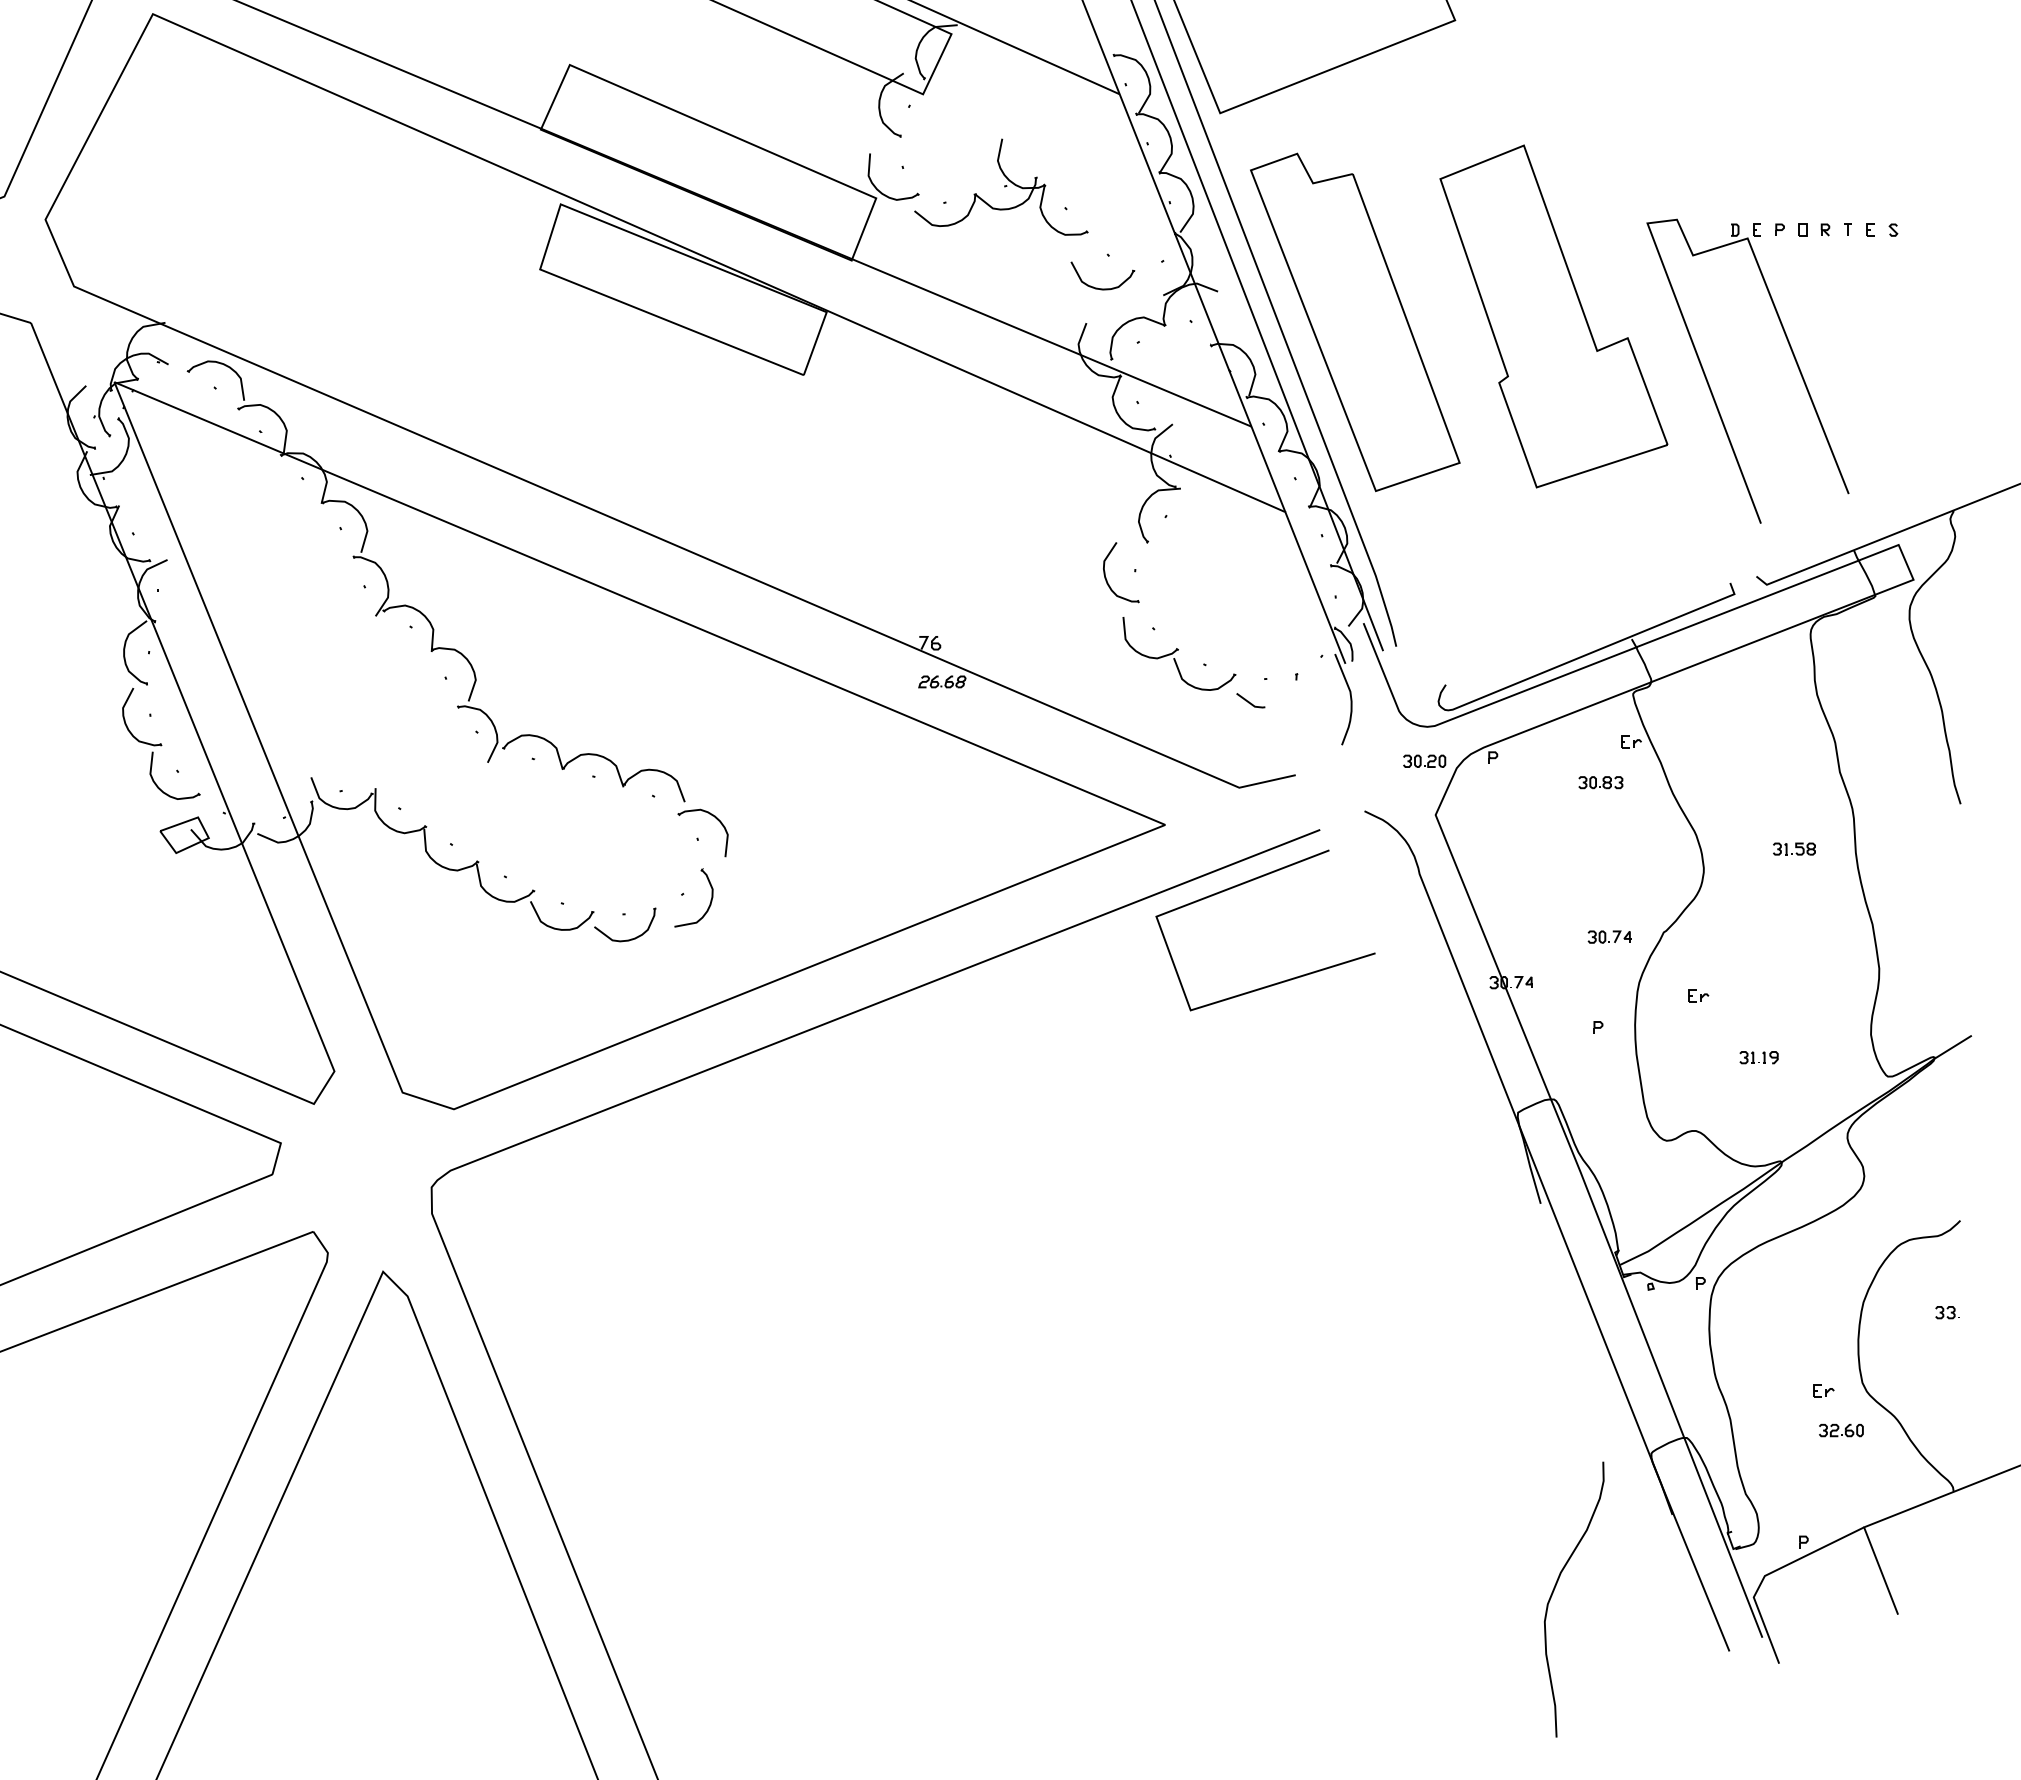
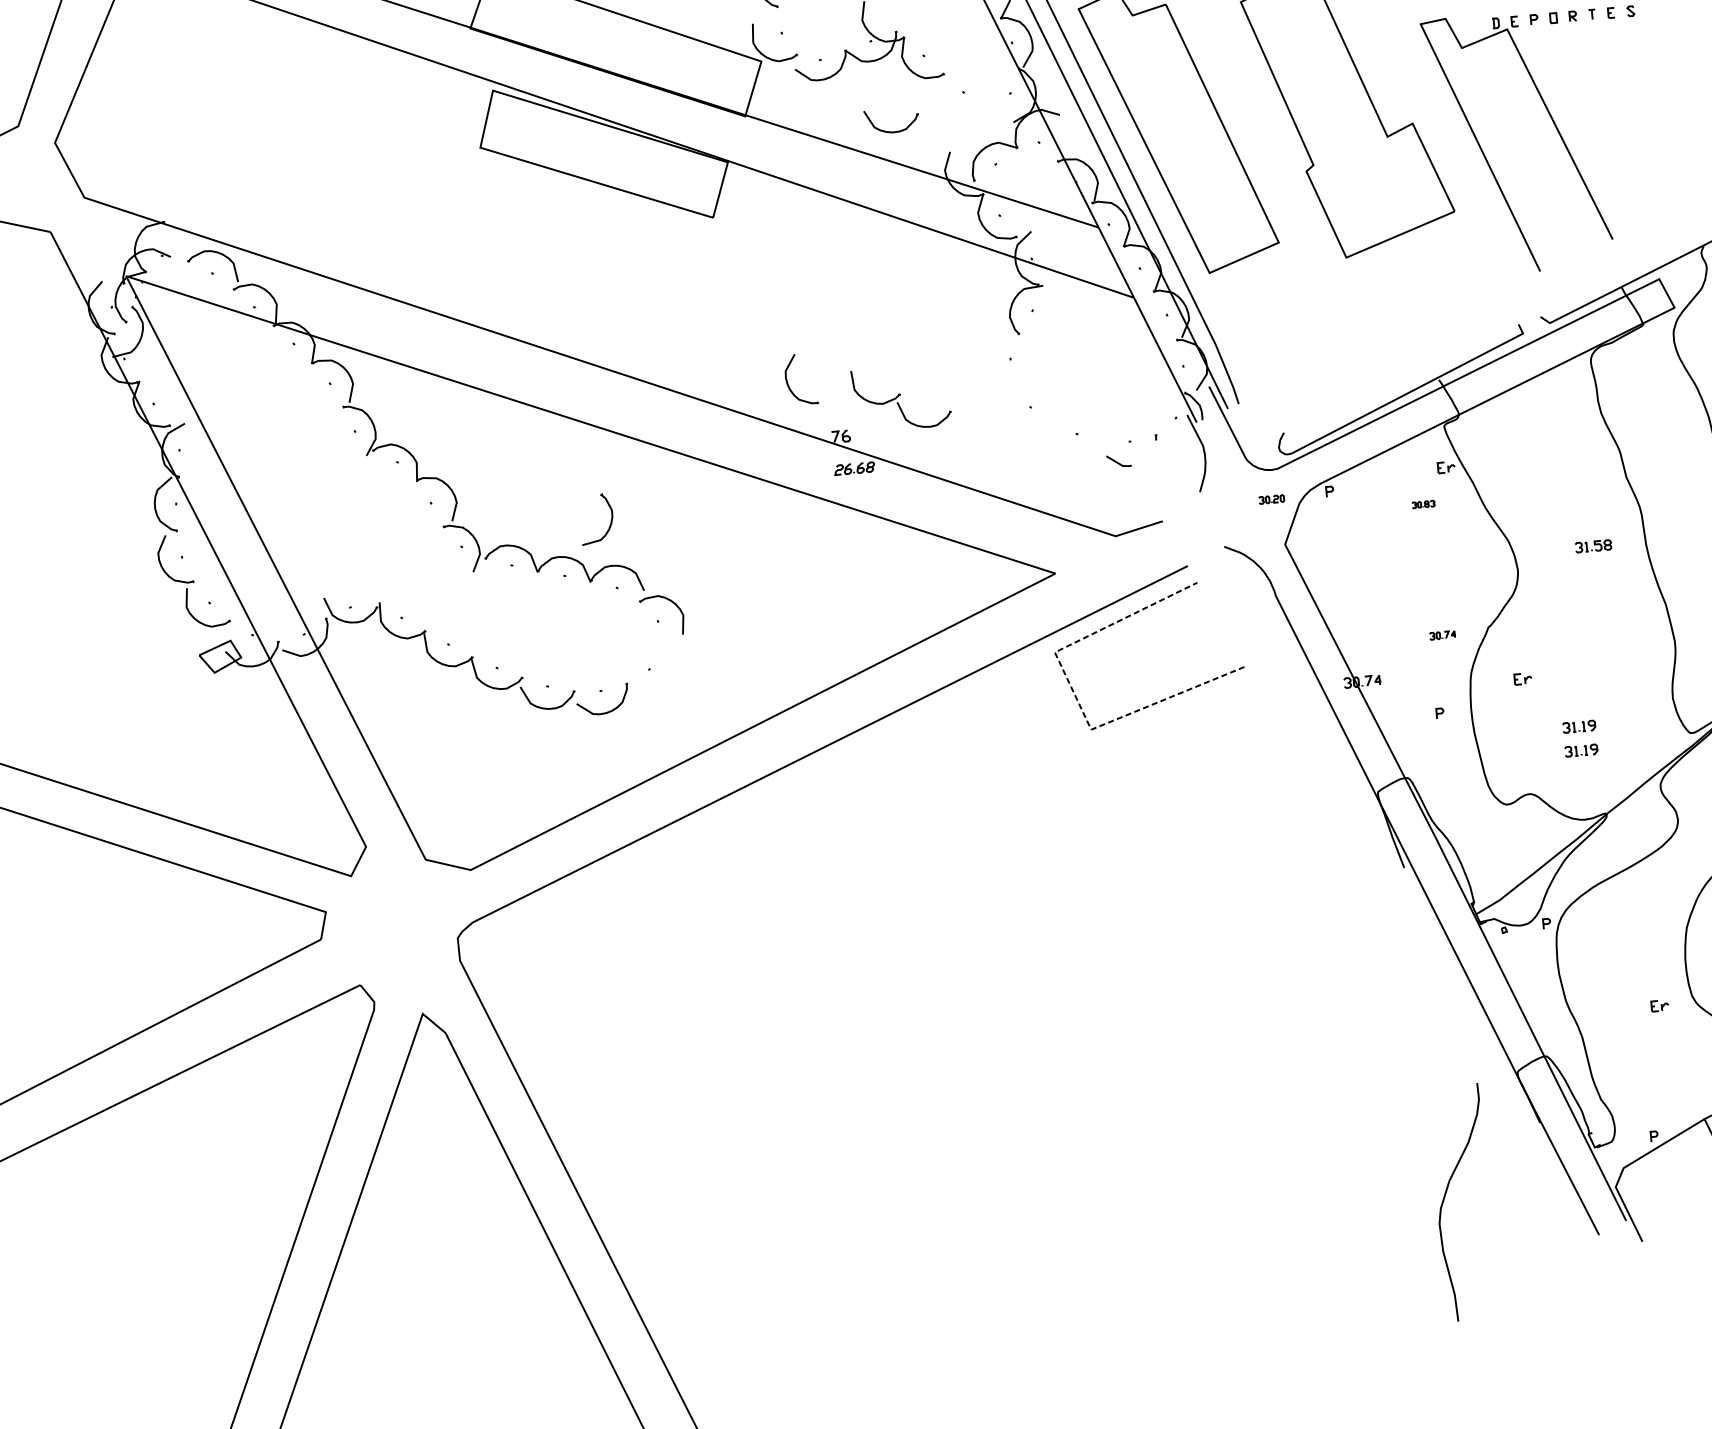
part: (1097, 287) -> (888, 131), moved
part: (1106, 577) -> (788, 384), moved
part: (1179, 653) -> (901, 397), moved
part: (1424, 760) -> (1271, 498), size x0.7
part: (1600, 782) -> (1423, 504), size x0.6
part: (709, 903) -> (610, 522), moved
part: (1609, 936) -> (1442, 634), size x0.7
line: (1174, 967) -> (1074, 694), solid -> dashed
part: (1758, 1085) -> (1580, 750), added
part: (1841, 1430) -> (1677, 1038), removed

